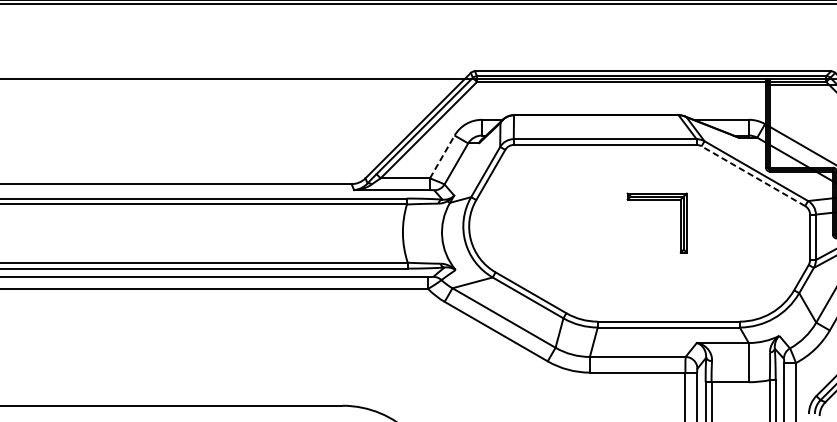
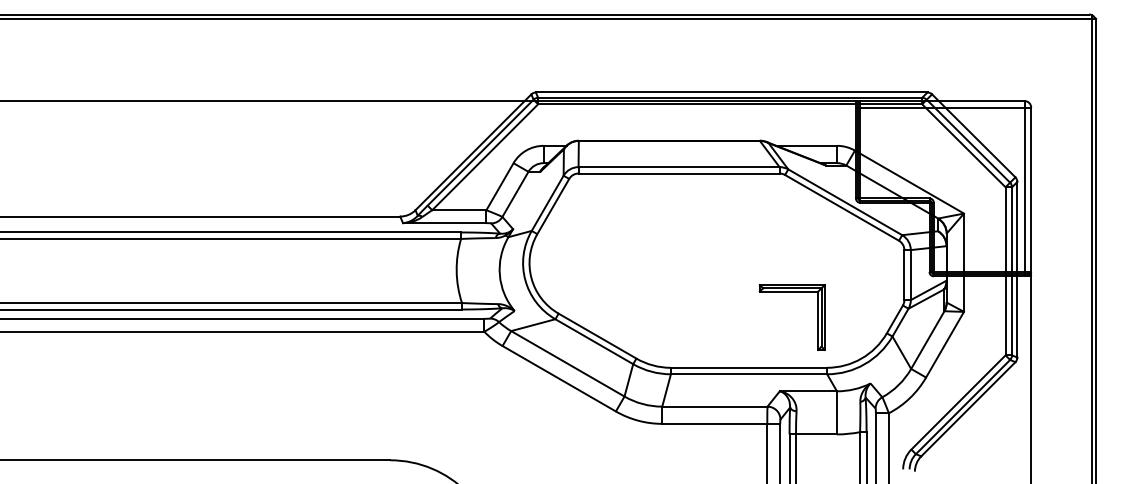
line: (442, 156) -> (500, 186), dashed -> solid
line: (753, 175) -> (842, 207), dashed -> solid
part: (656, 200) -> (791, 292), moved

